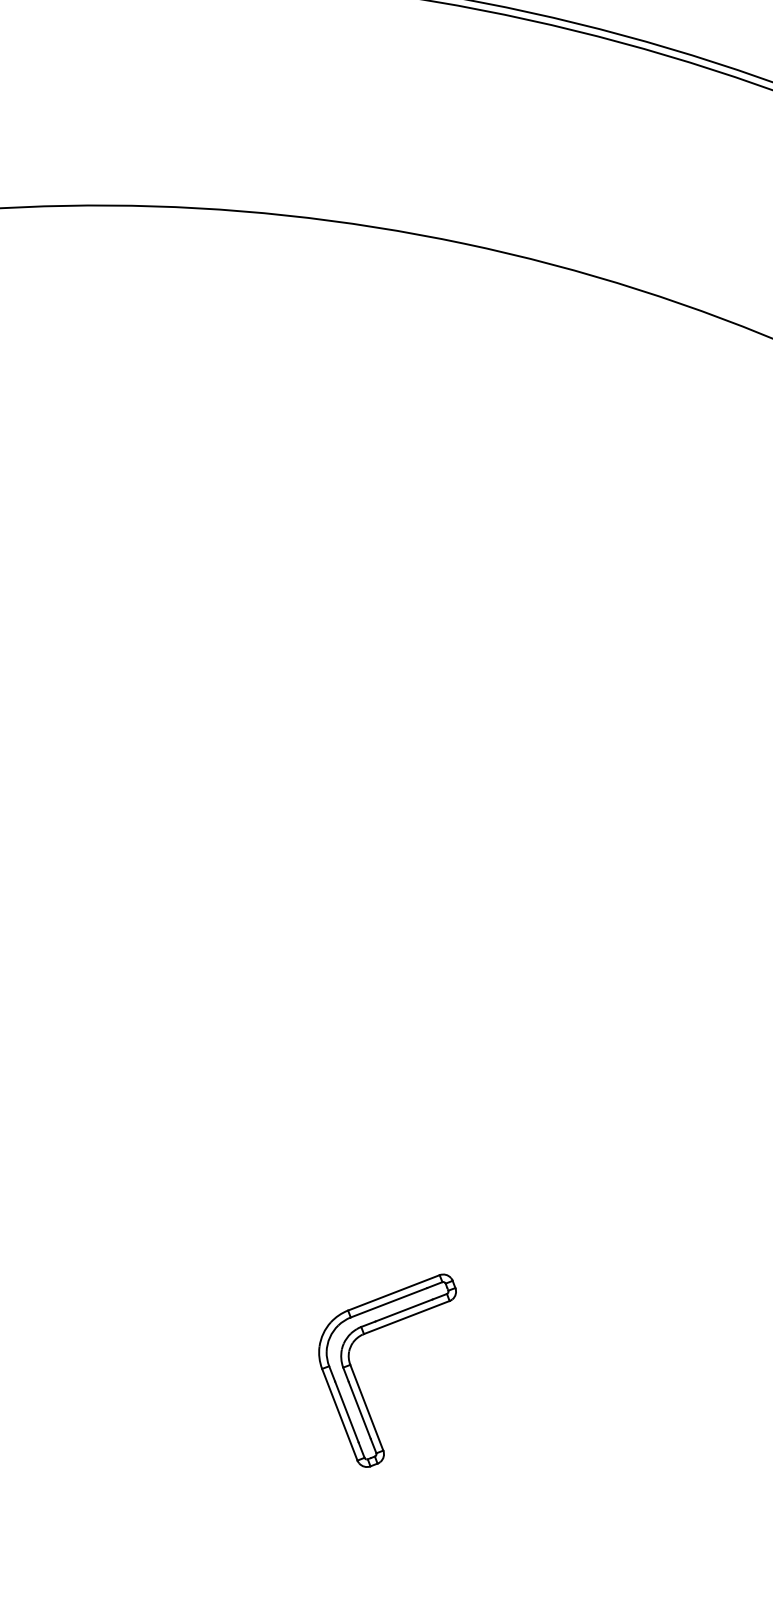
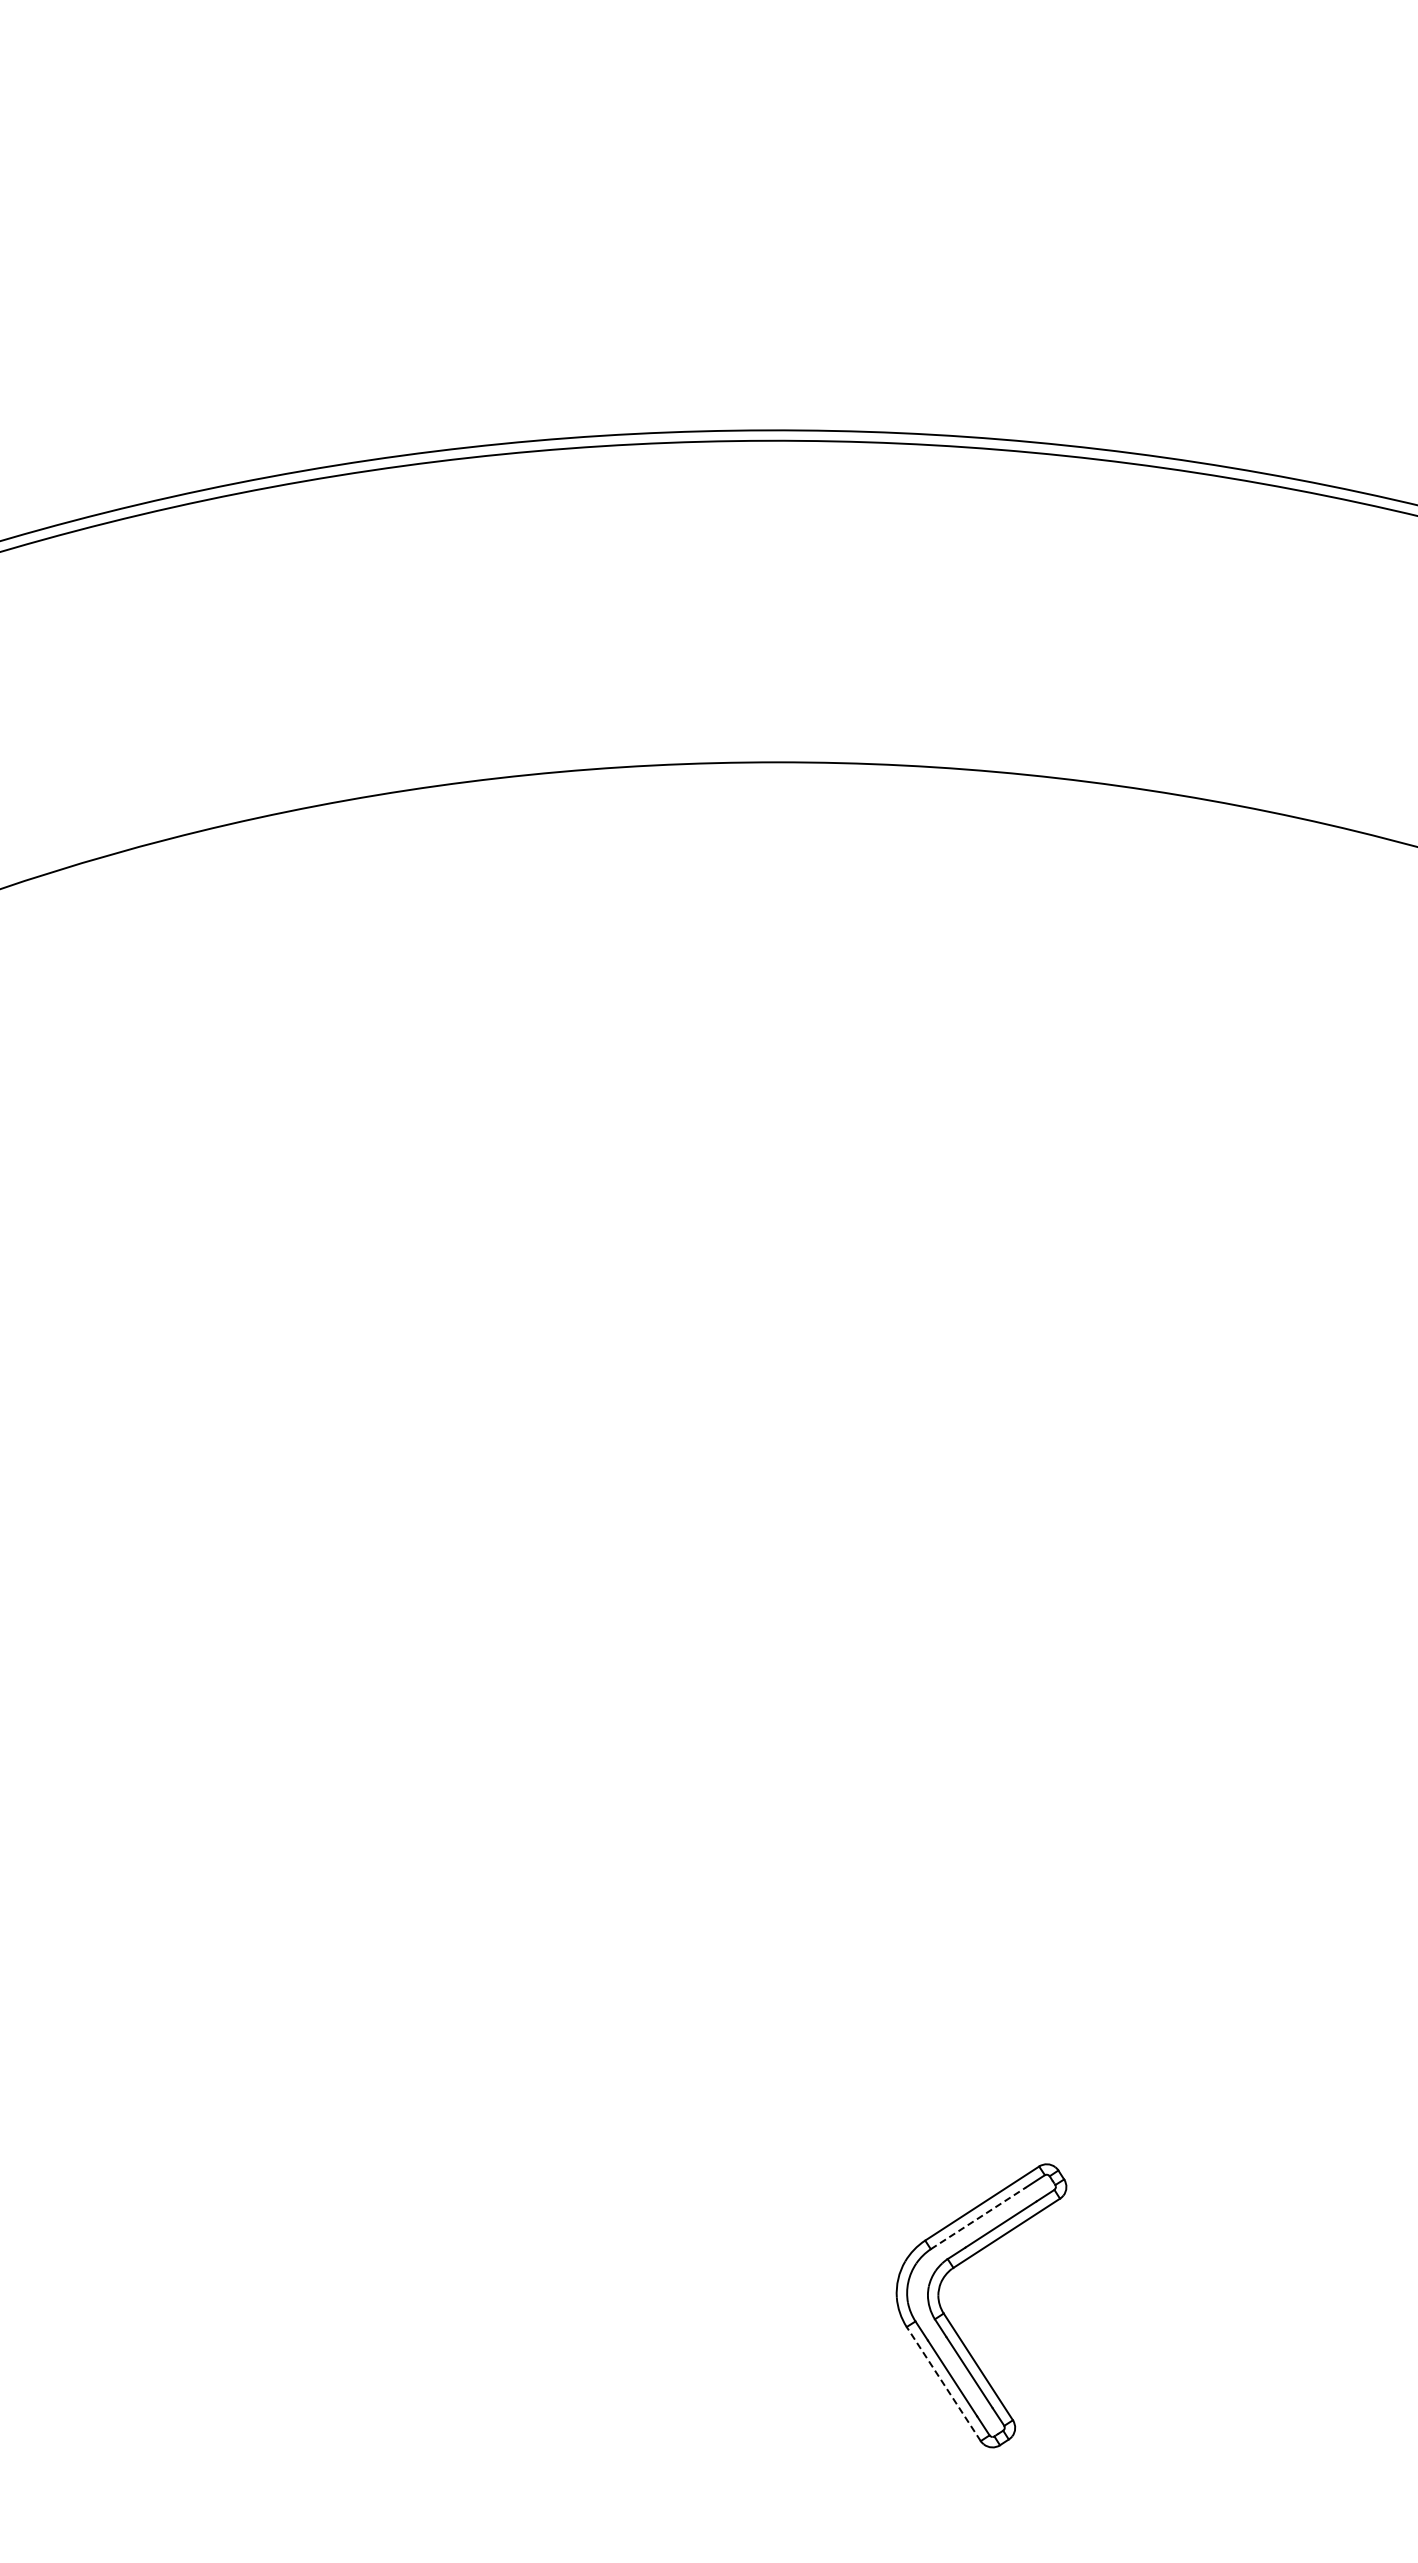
line: (389, 1302) -> (978, 2218), solid -> dashed
line: (339, 1414) -> (943, 2383), solid -> dashed

